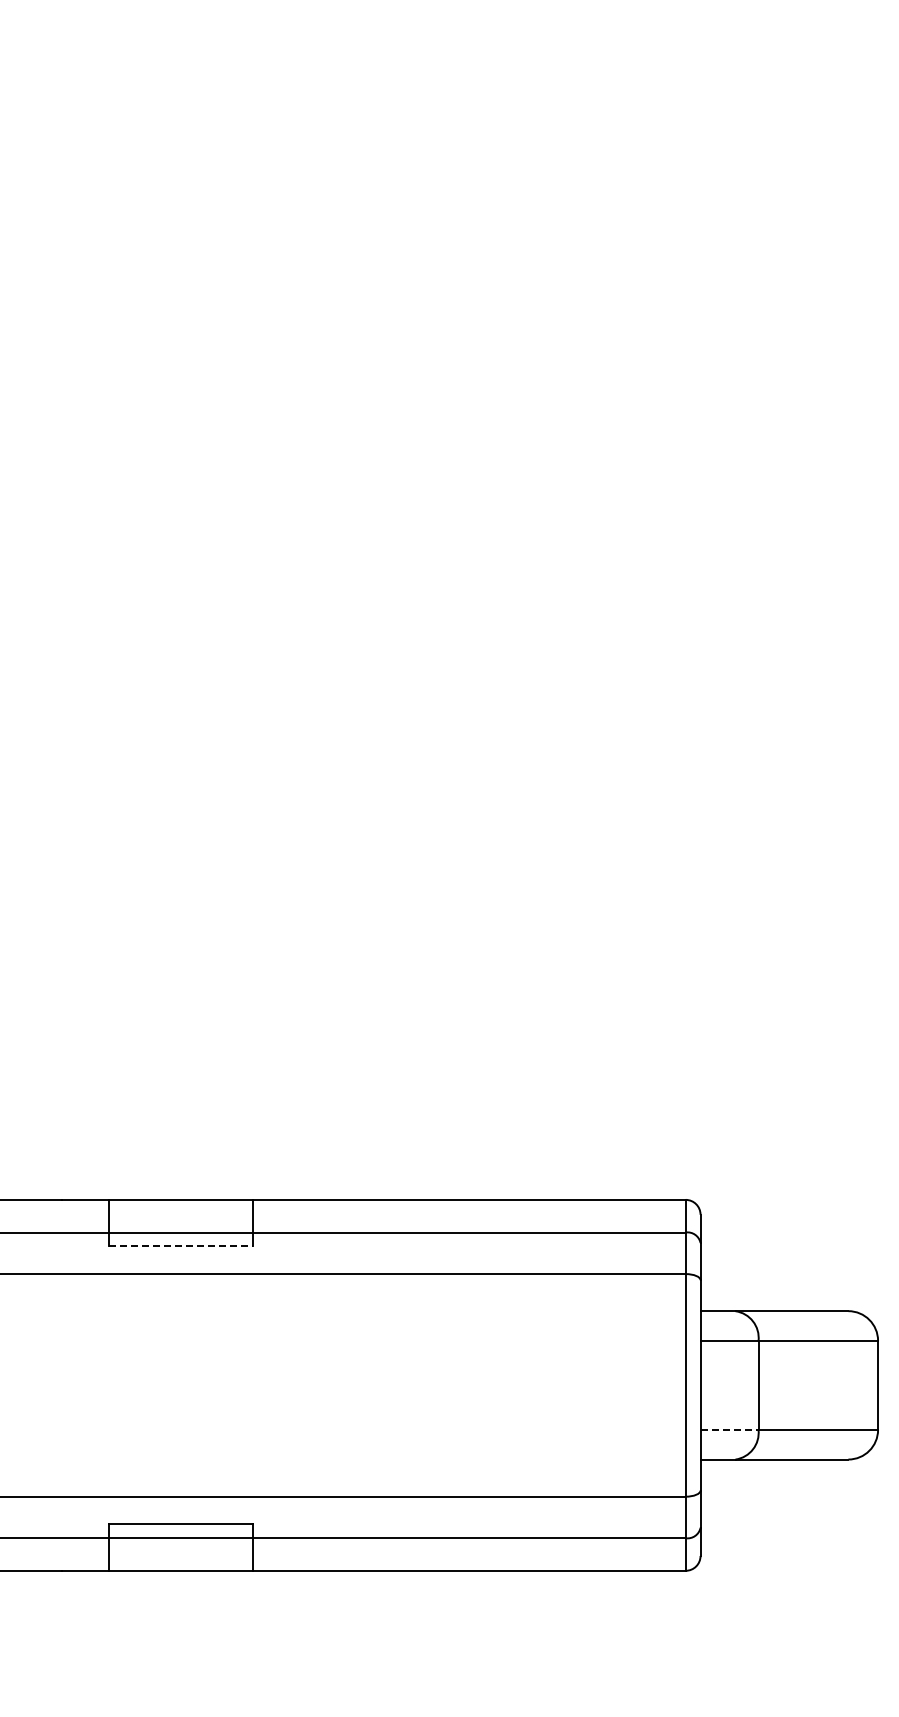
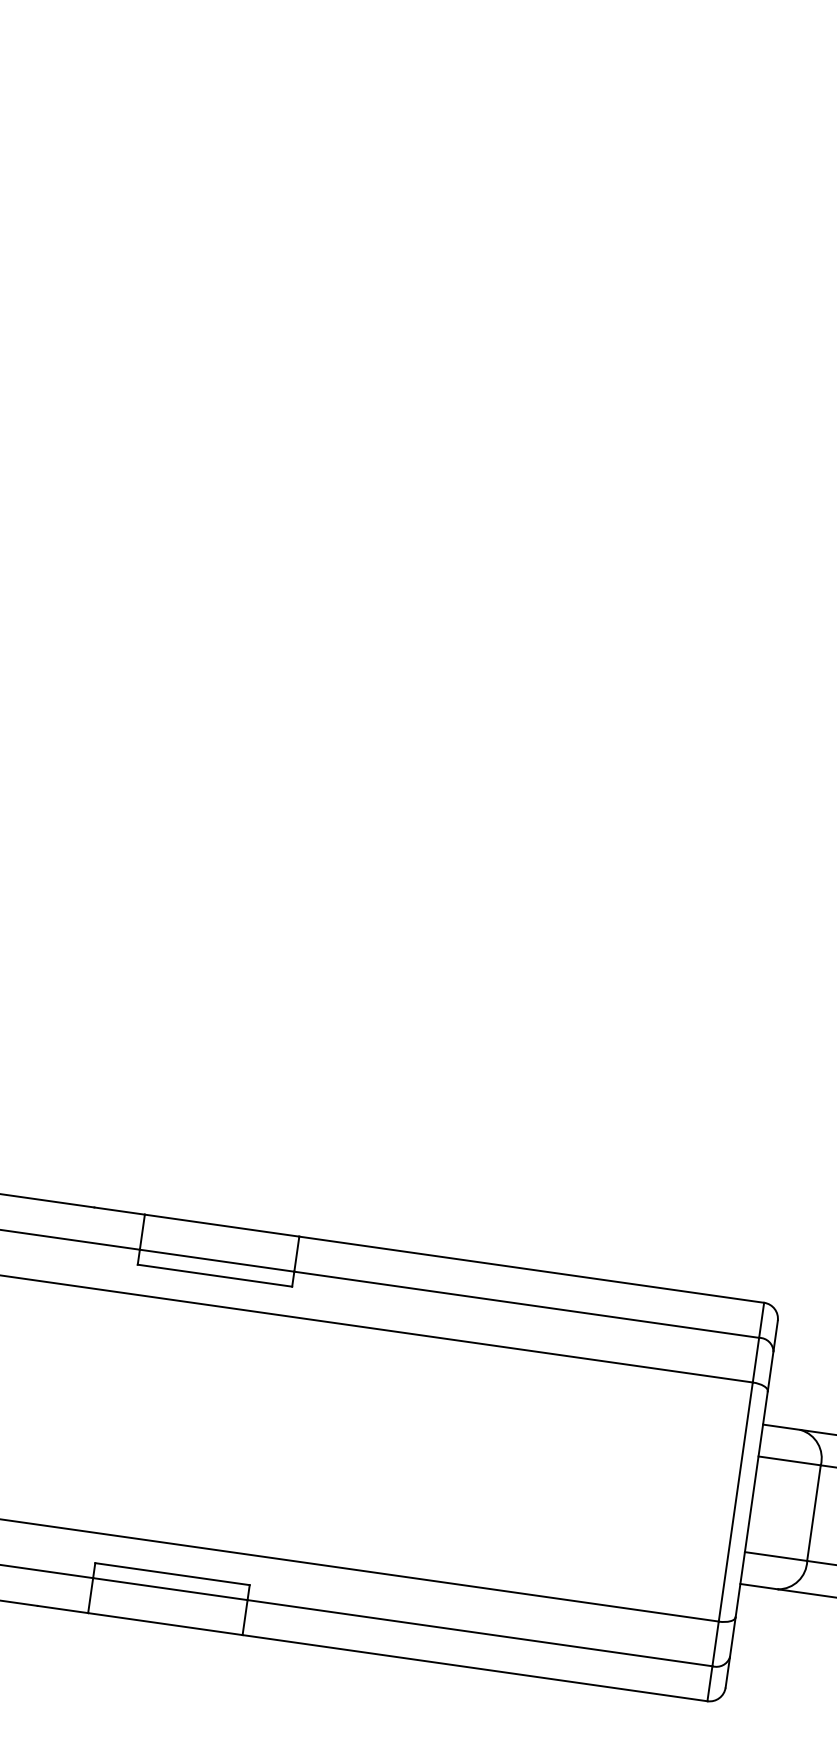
line: (181, 1246) -> (215, 1275), dashed -> solid
line: (729, 1429) -> (776, 1556), dashed -> solid

